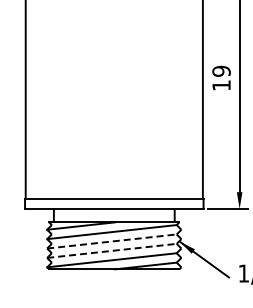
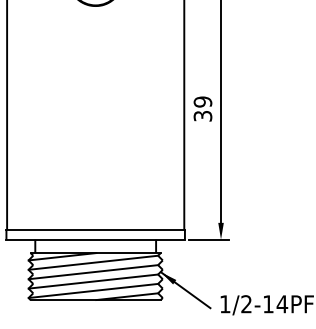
text: (221, 85) -> (202, 116), 19 -> 39
line: (112, 241) -> (93, 272), dashed -> solid
line: (112, 250) -> (93, 281), dashed -> solid

